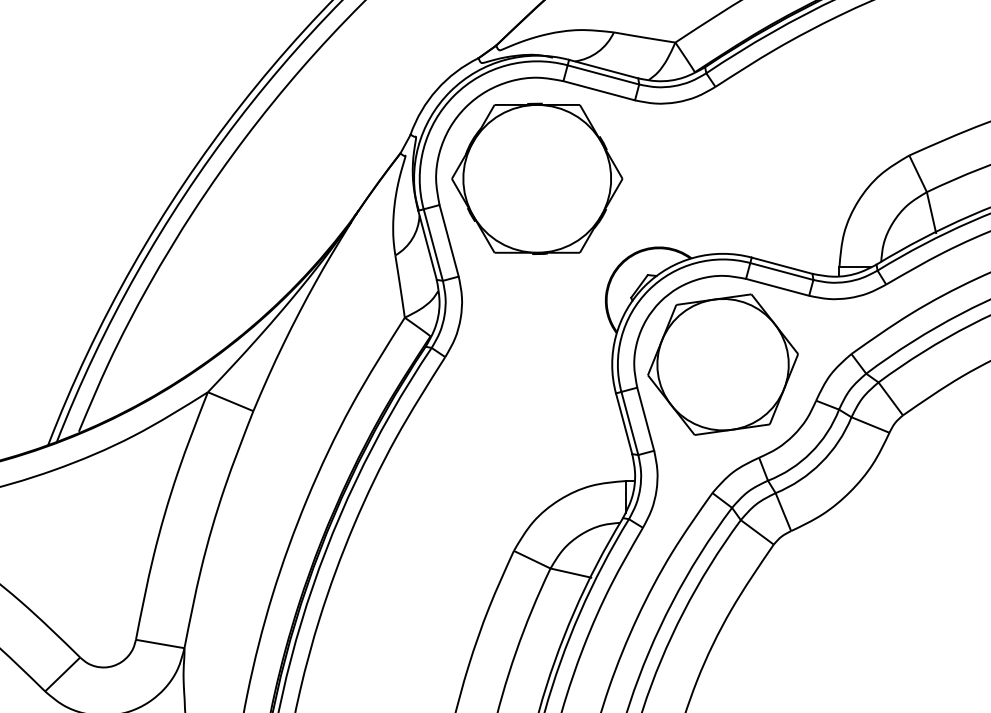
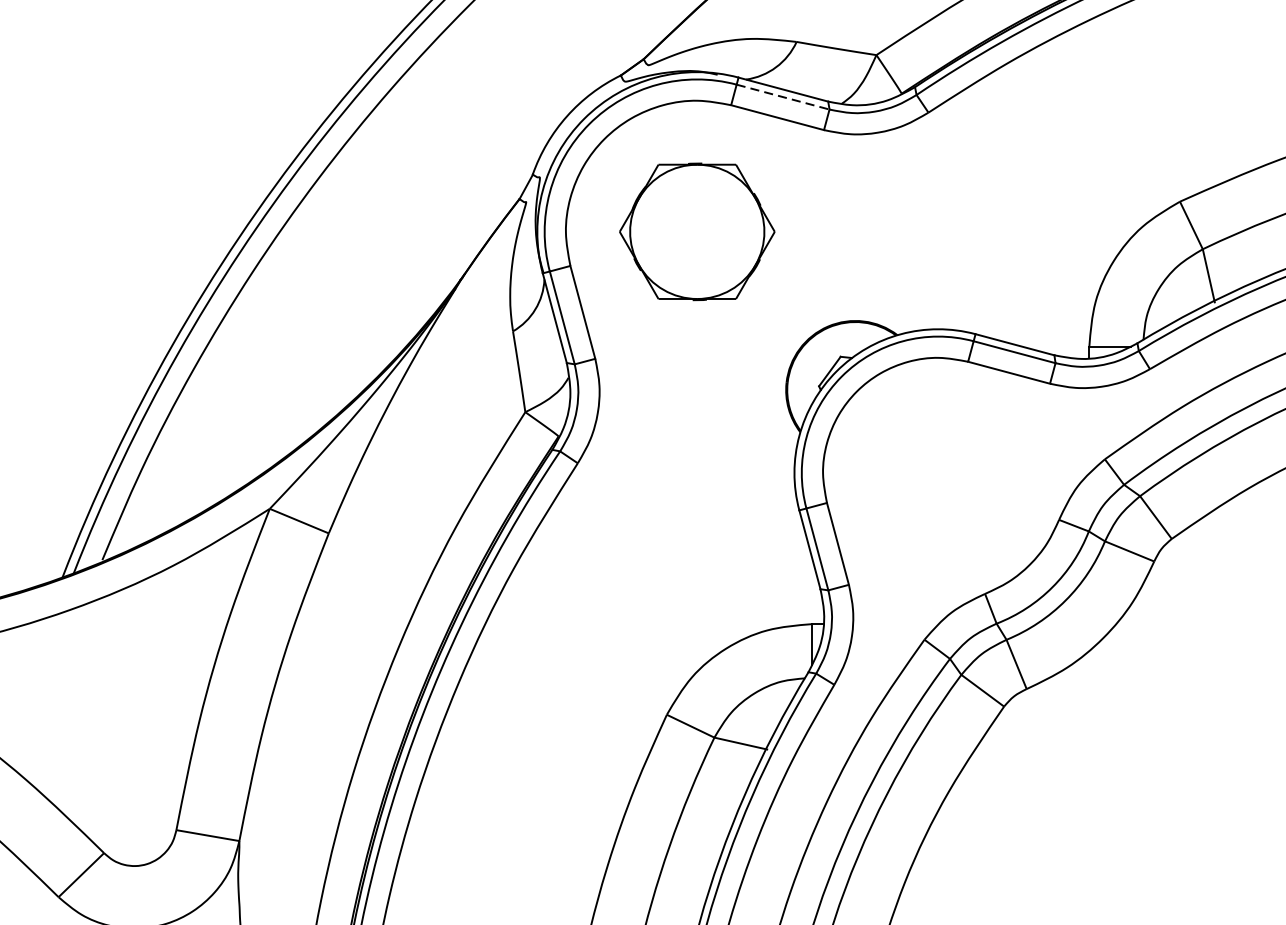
line: (603, 75) -> (783, 97), solid -> dashed
part: (537, 178) -> (697, 231), size x0.7
part: (722, 364) -> (937, 472), removed

